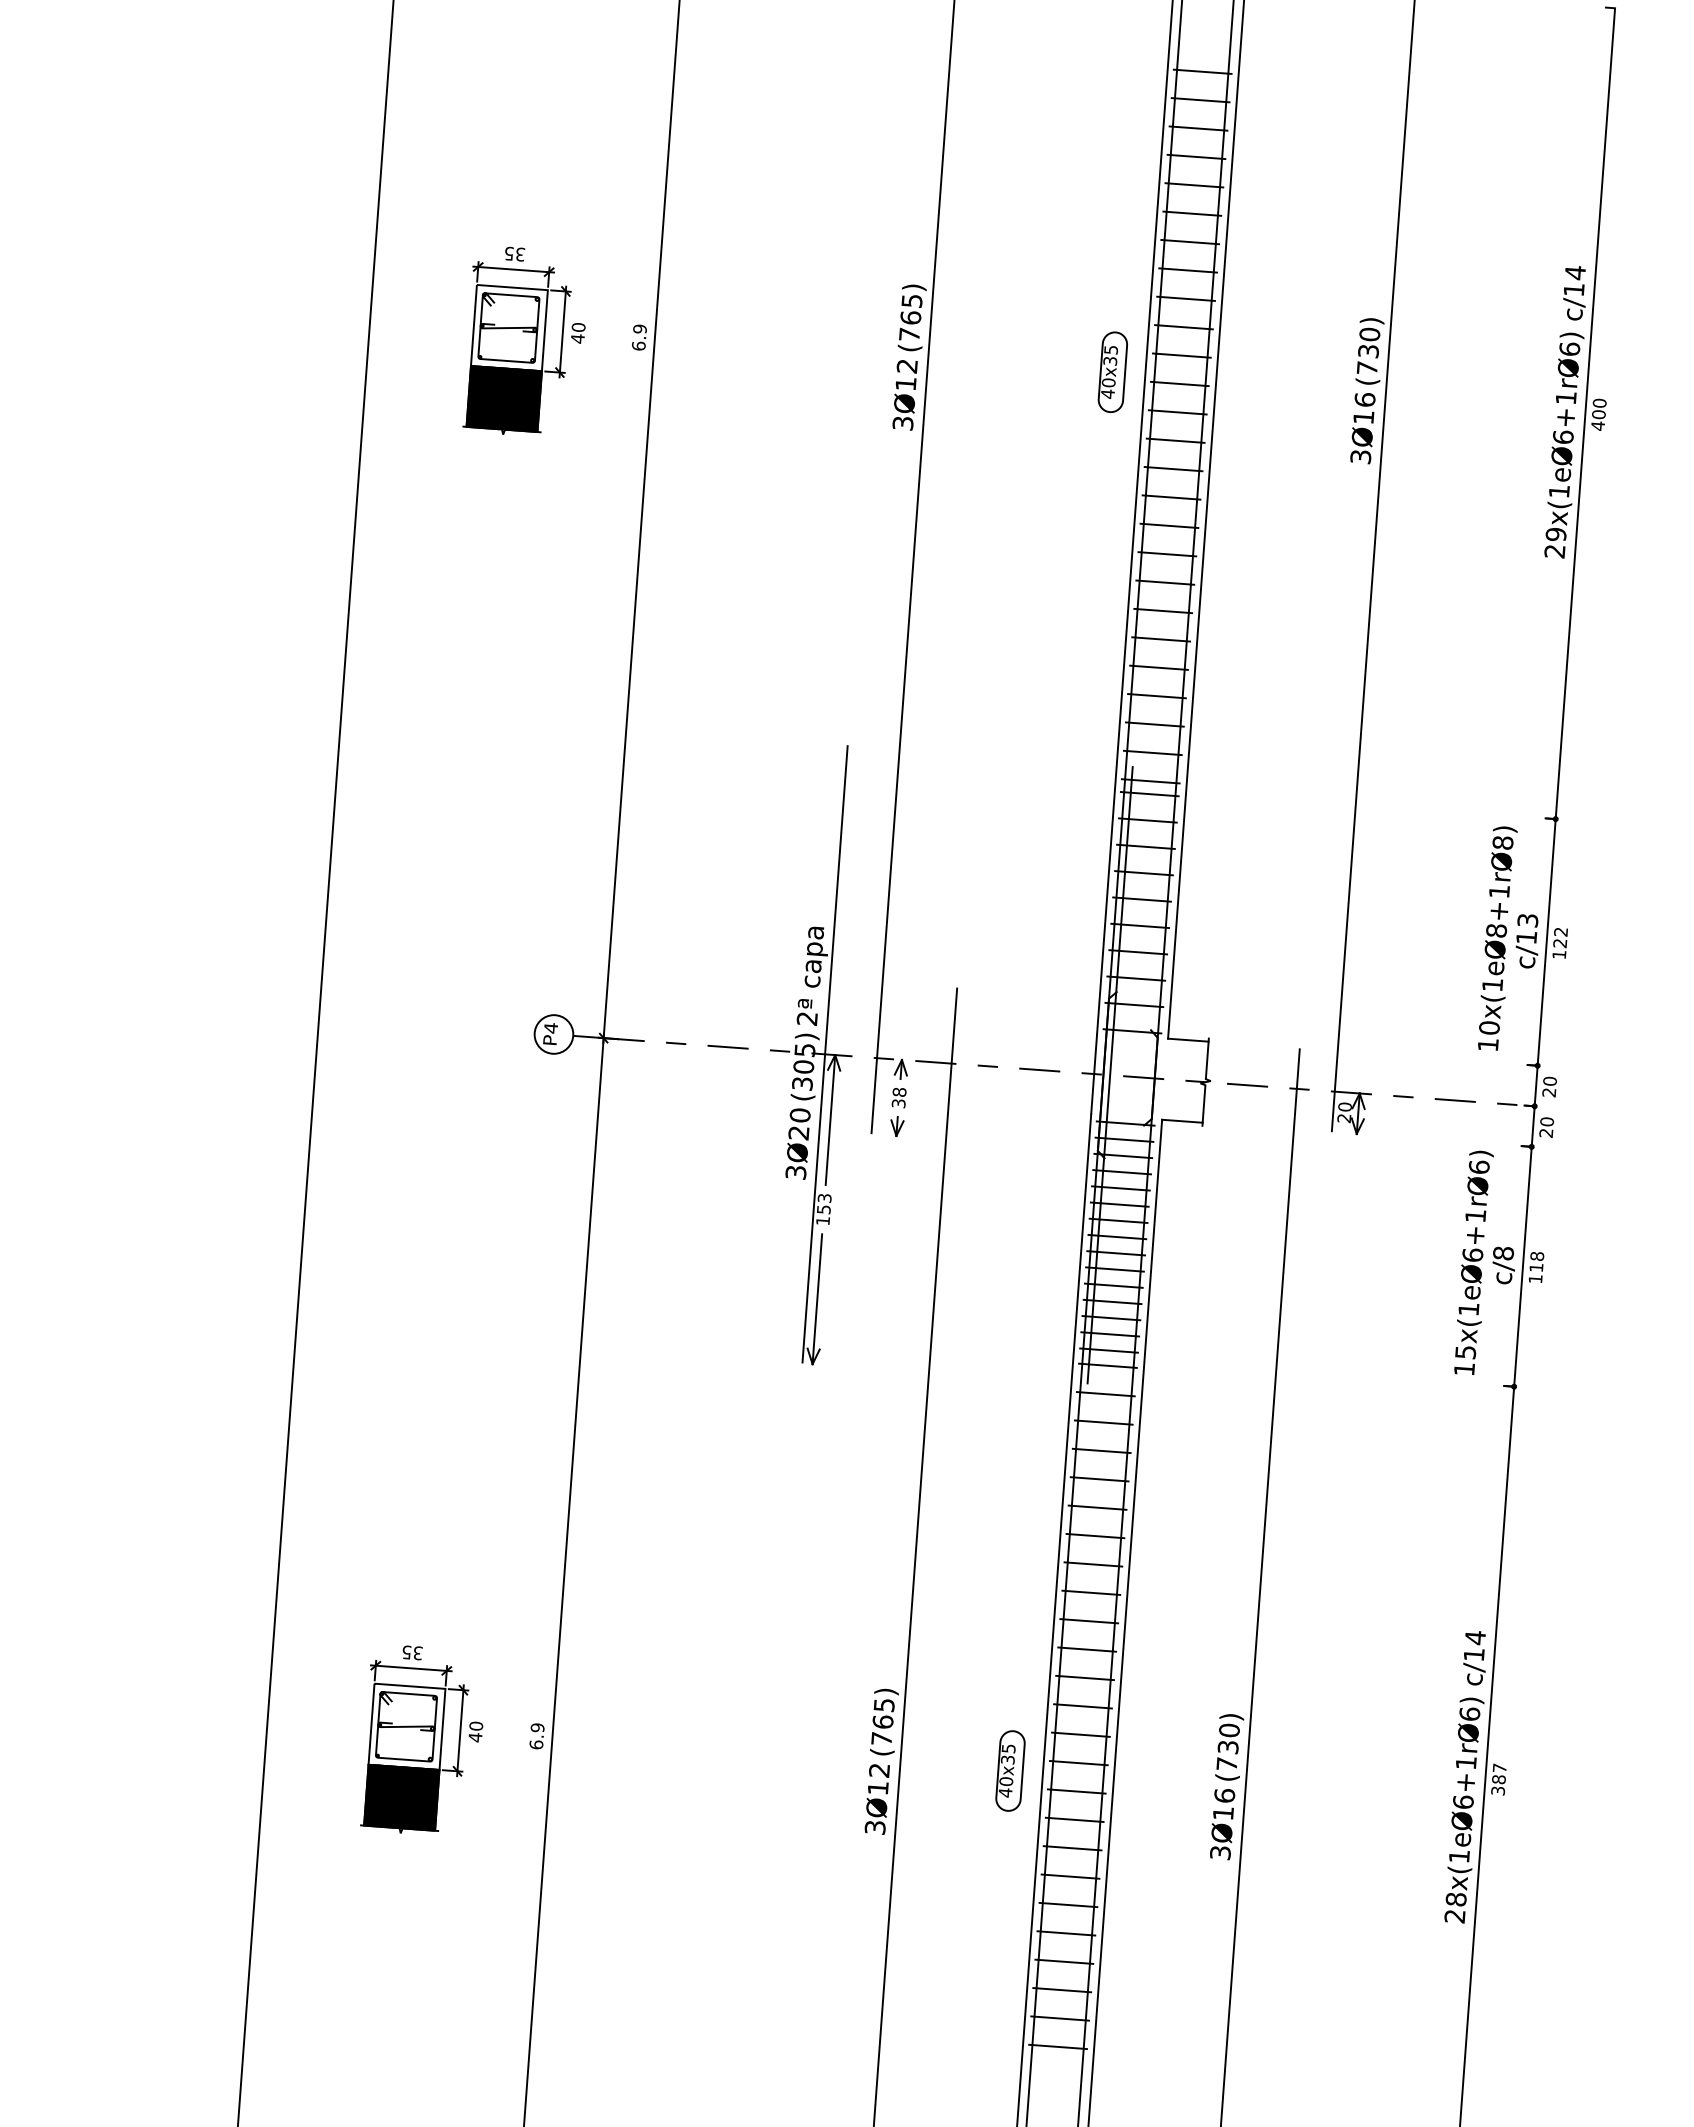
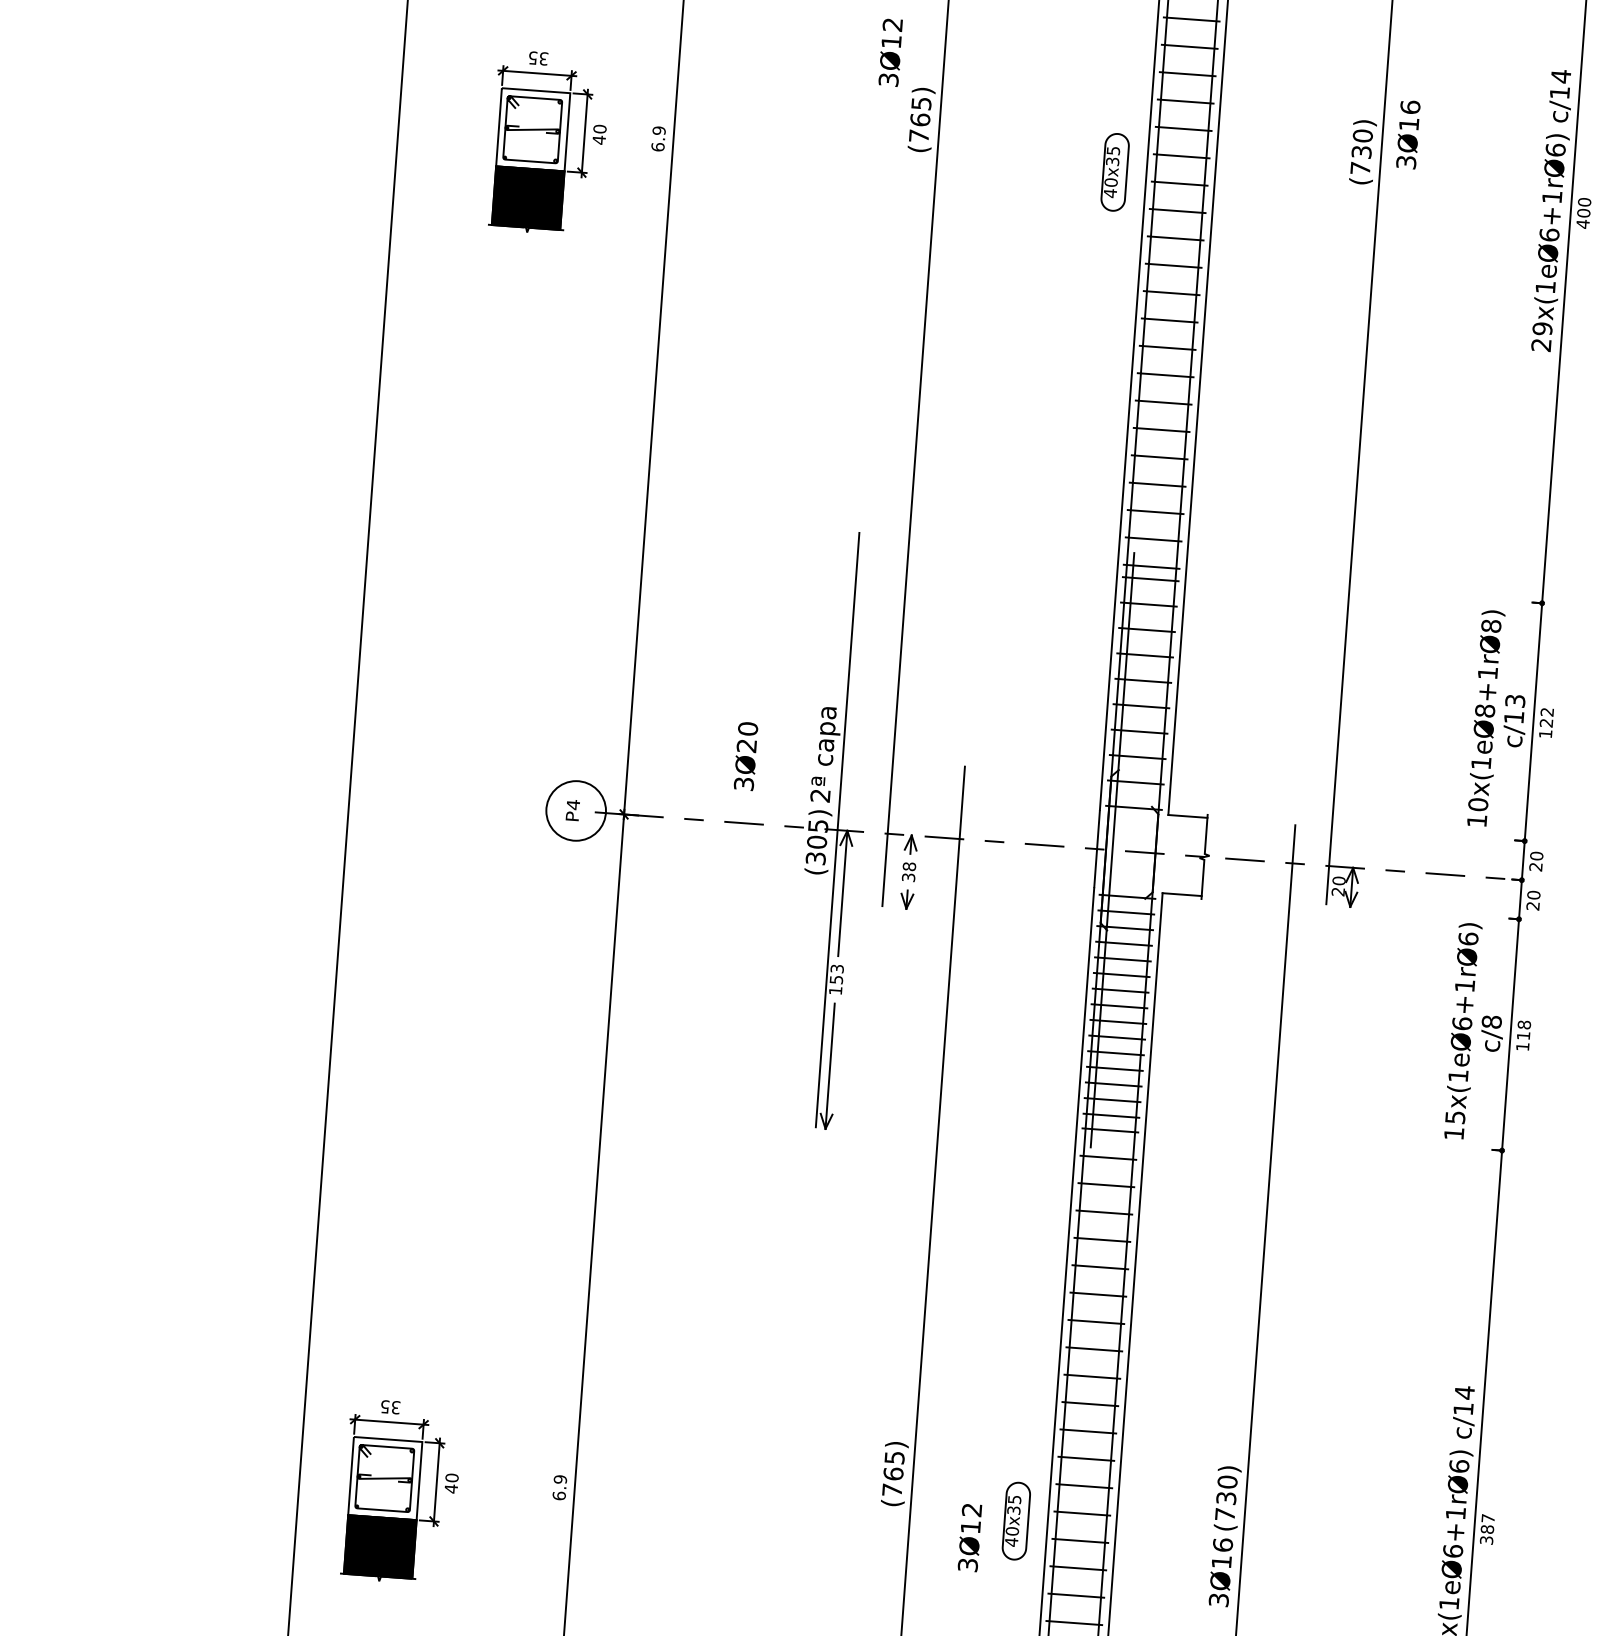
text: (904, 395) -> (890, 53), moved
text: (1362, 428) -> (1407, 134), moved
circle: (553, 1034) -> (575, 810), size x1.6
text: (797, 1143) -> (745, 755), moved
part: (421, 1739) -> (399, 1490), moved
text: (876, 1799) -> (969, 1538), moved

